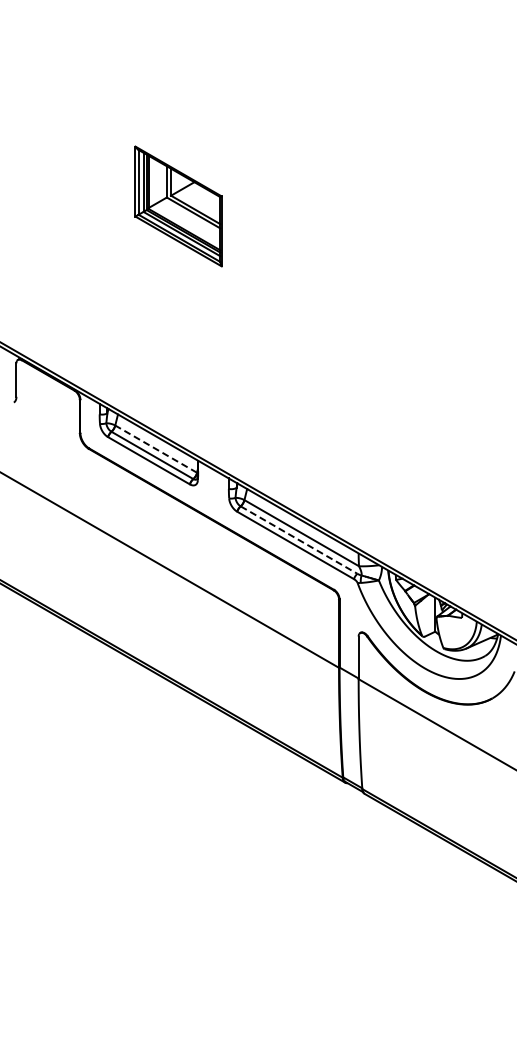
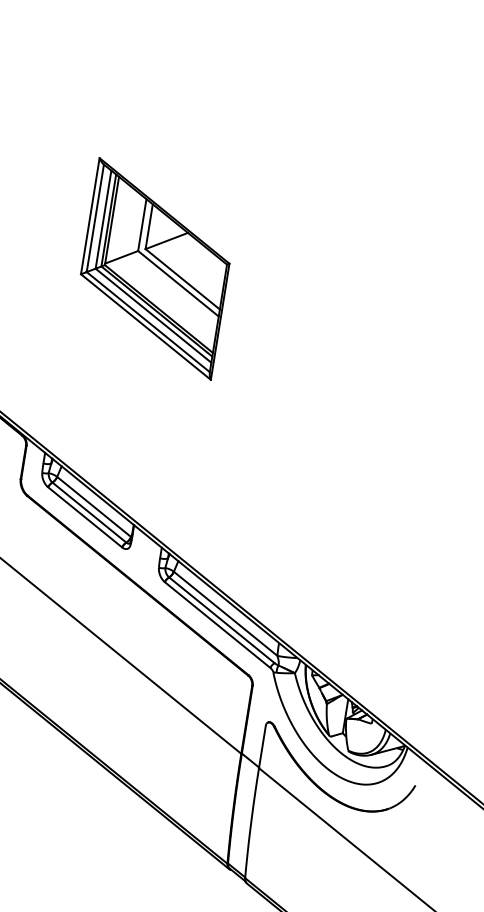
part: (178, 206) -> (155, 268), size x1.67
line: (155, 448) -> (93, 506), dashed -> solid
line: (299, 540) -> (222, 620), dashed -> solid

